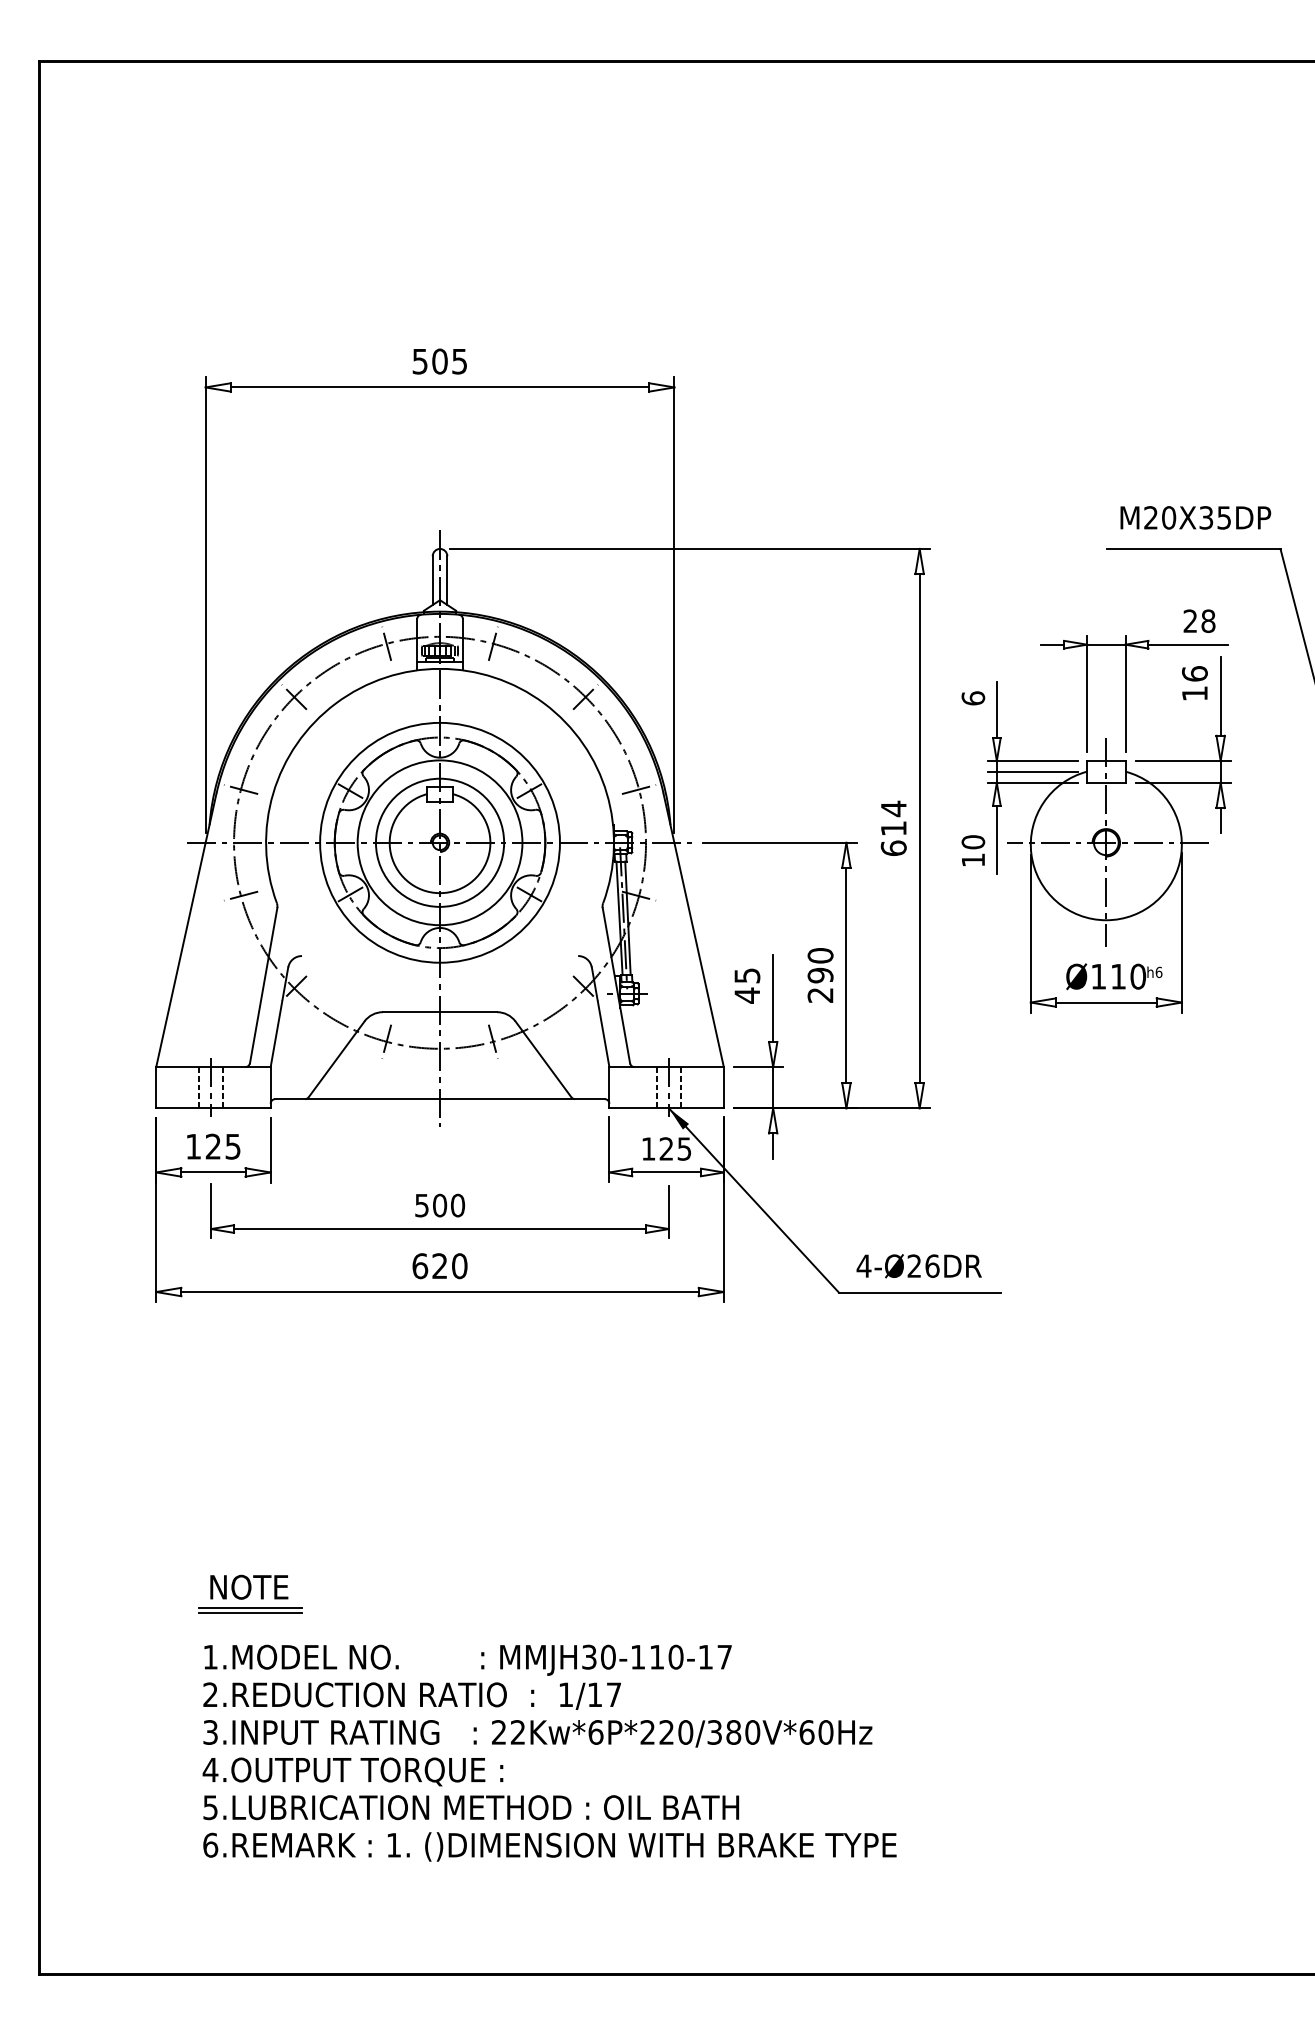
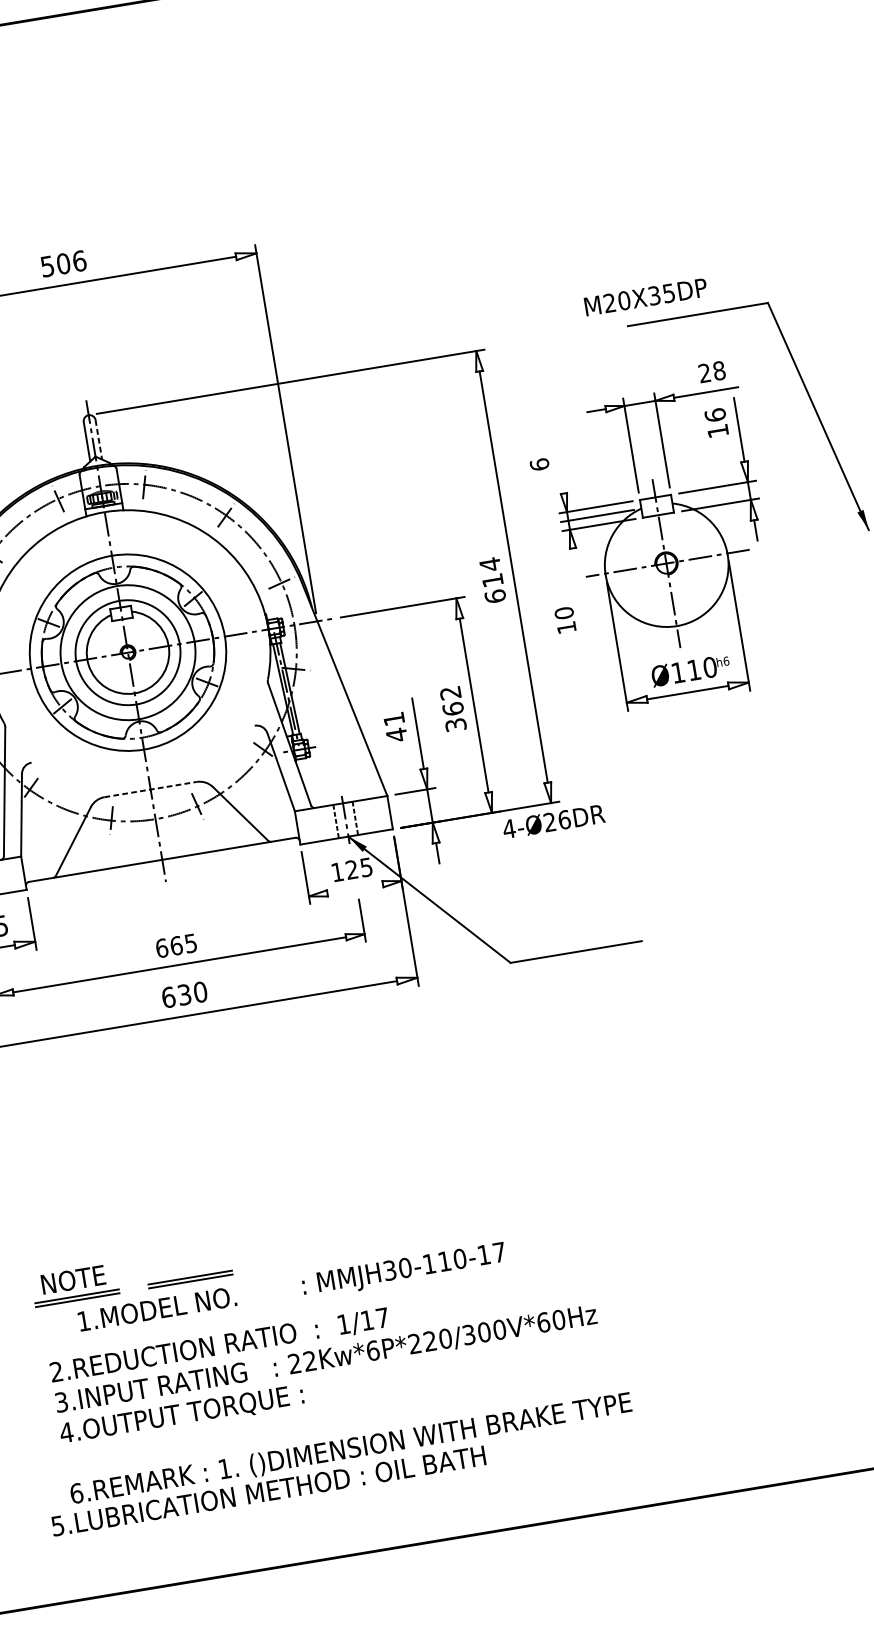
text: (459, 361) -> (79, 261), 505 -> 506
text: (1195, 517) -> (645, 296), moved
line: (447, 581) -> (99, 440), solid -> dashed
line: (996, 709) -> (559, 470), removed
line: (996, 839) -> (577, 575), removed
text: (973, 850) -> (565, 619), moved
text: (747, 975) -> (394, 718), 45 -> 41
text: (820, 975) -> (453, 709), 290 -> 362
line: (440, 1012) -> (151, 789), solid -> dashed
line: (666, 1172) -> (355, 888), removed
text: (440, 1205) -> (176, 945), 500 -> 665
text: (439, 1266) -> (184, 995), 620 -> 630
text: (918, 1266) -> (553, 821), moved
part: (390, 1610) -> (190, 1279), added
text: (467, 1659) -> (291, 1288), moved
text: (733, 1732) -> (484, 1332), 22Kw*6P*220/380V*60Hz -> 22Kw*6P*220/300V*60Hz
text: (471, 1807) -> (268, 1490), moved

